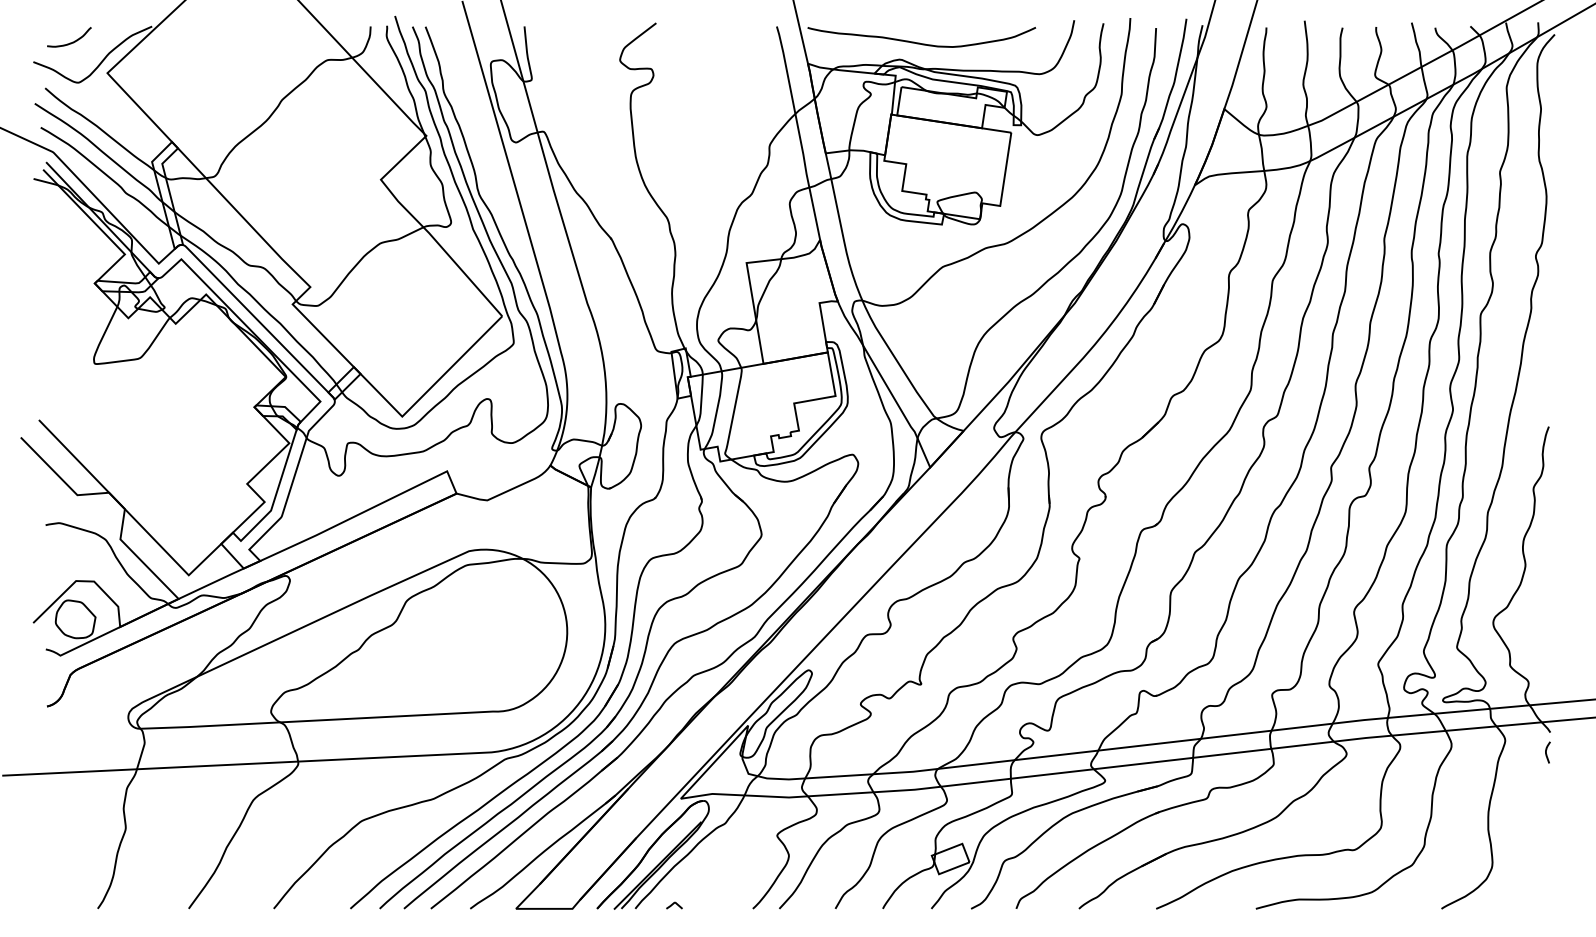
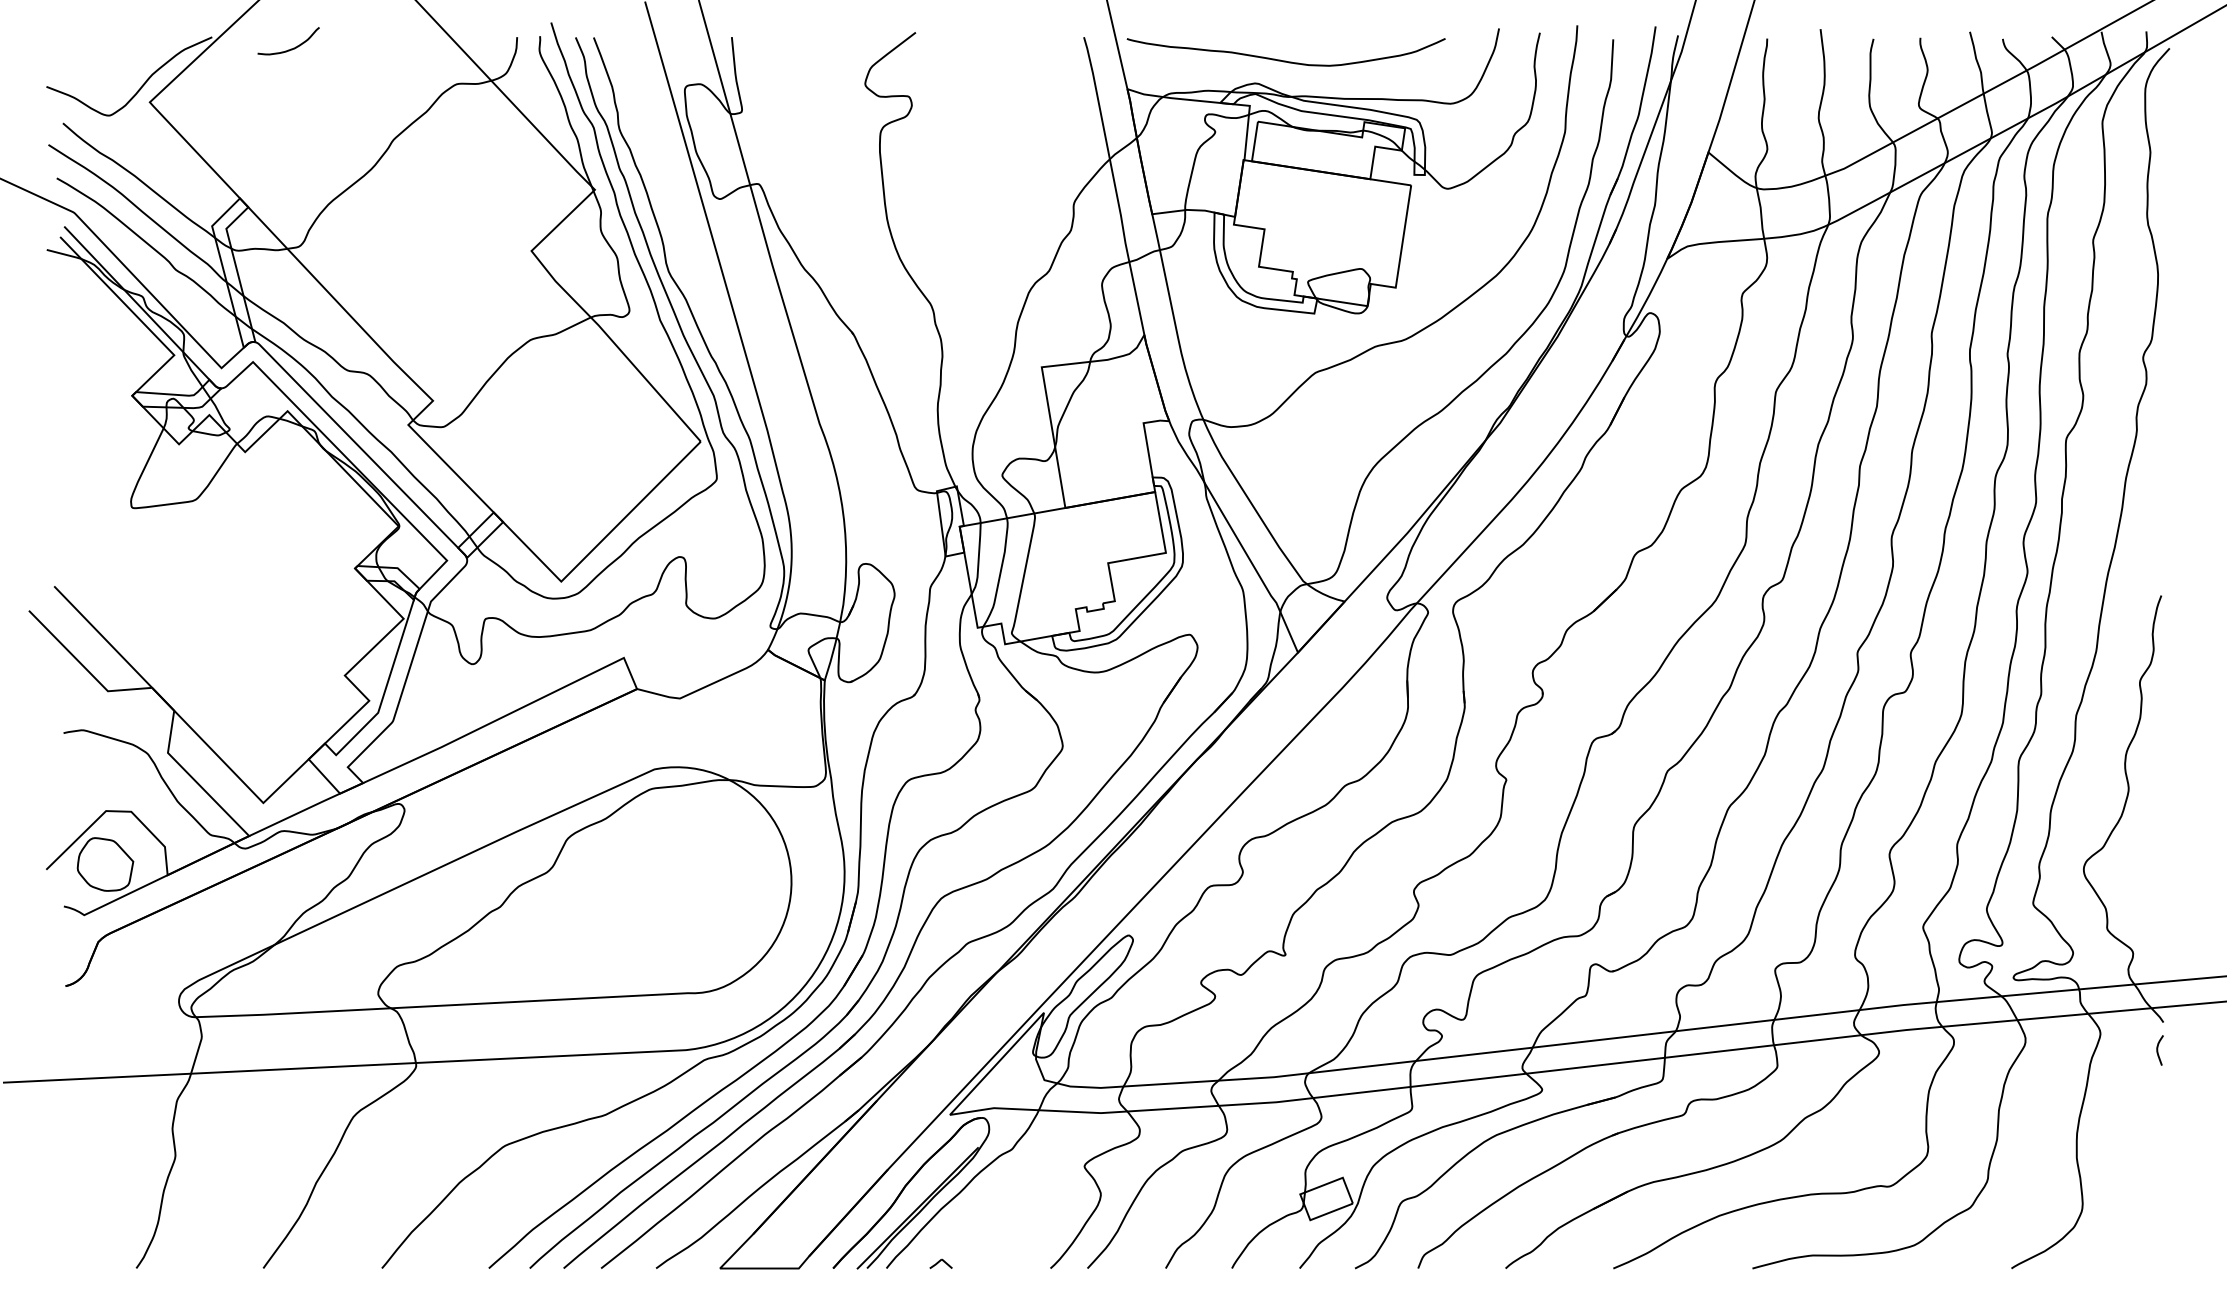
curve: (71, 42) -> (291, 48), moved

